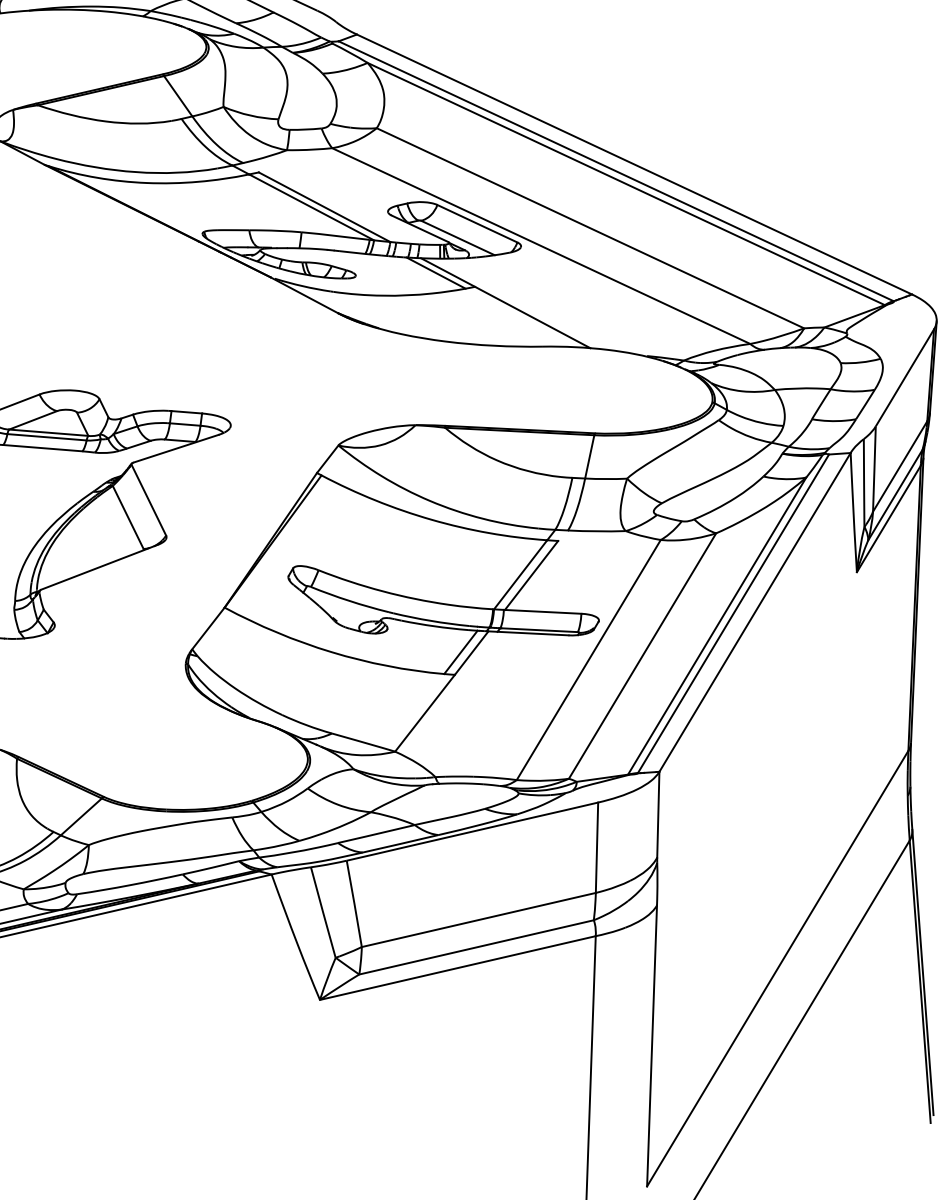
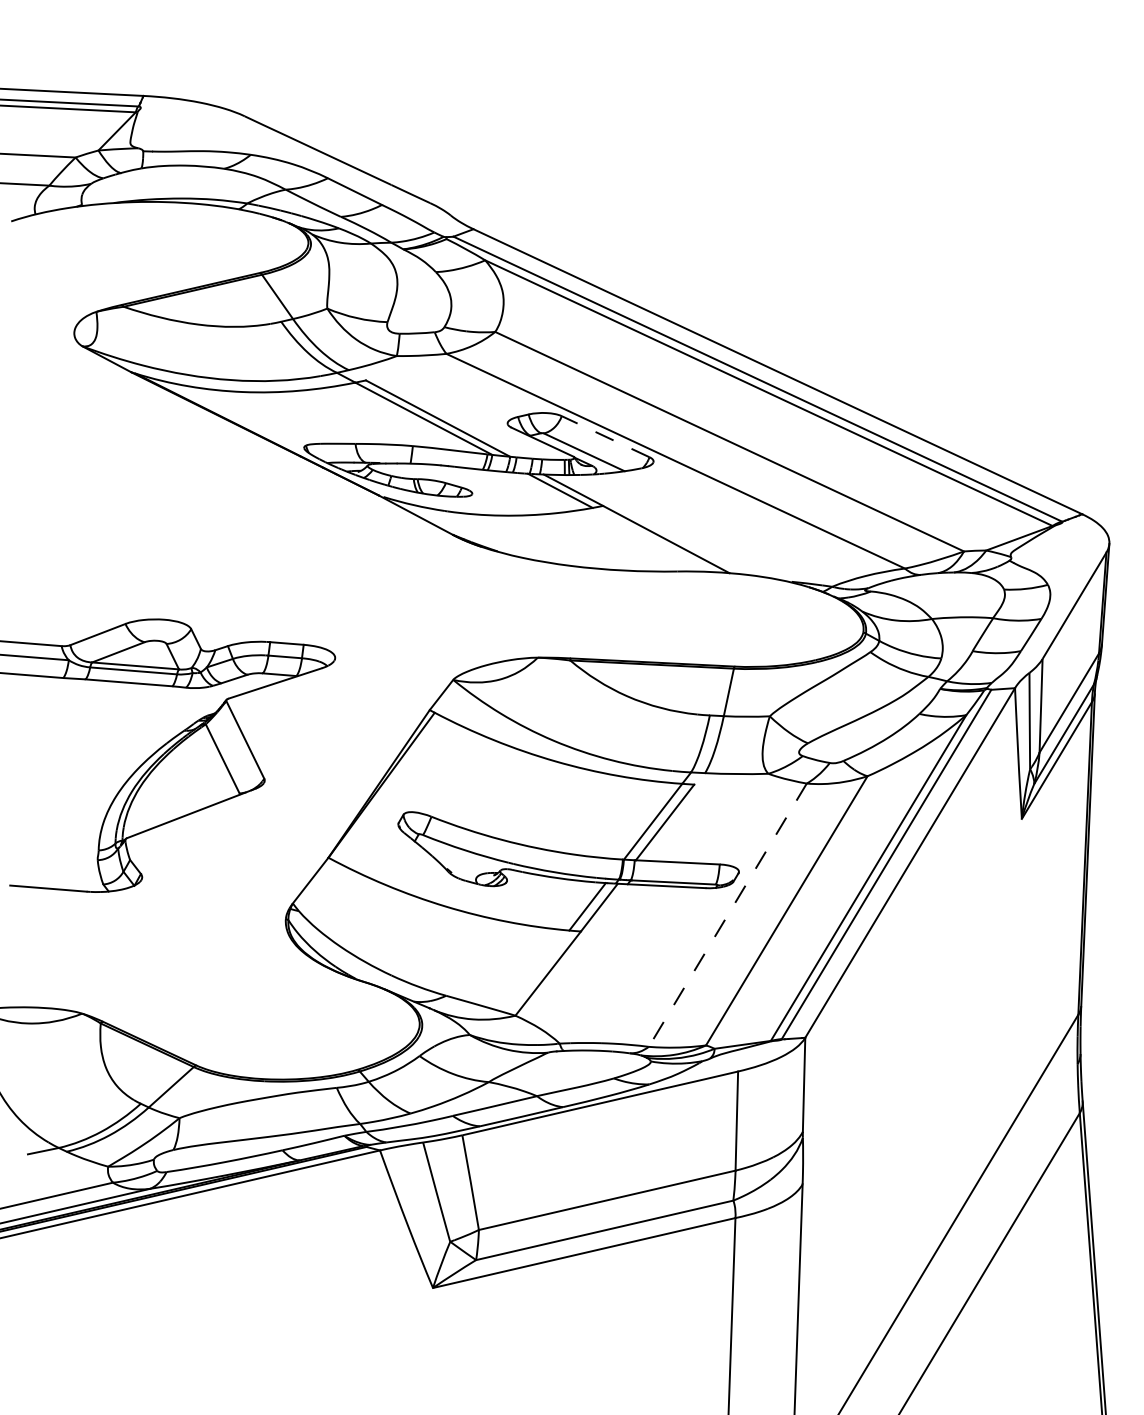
line: (477, 223) -> (605, 436), solid -> dashed
line: (588, 660) -> (727, 915), solid -> dashed

